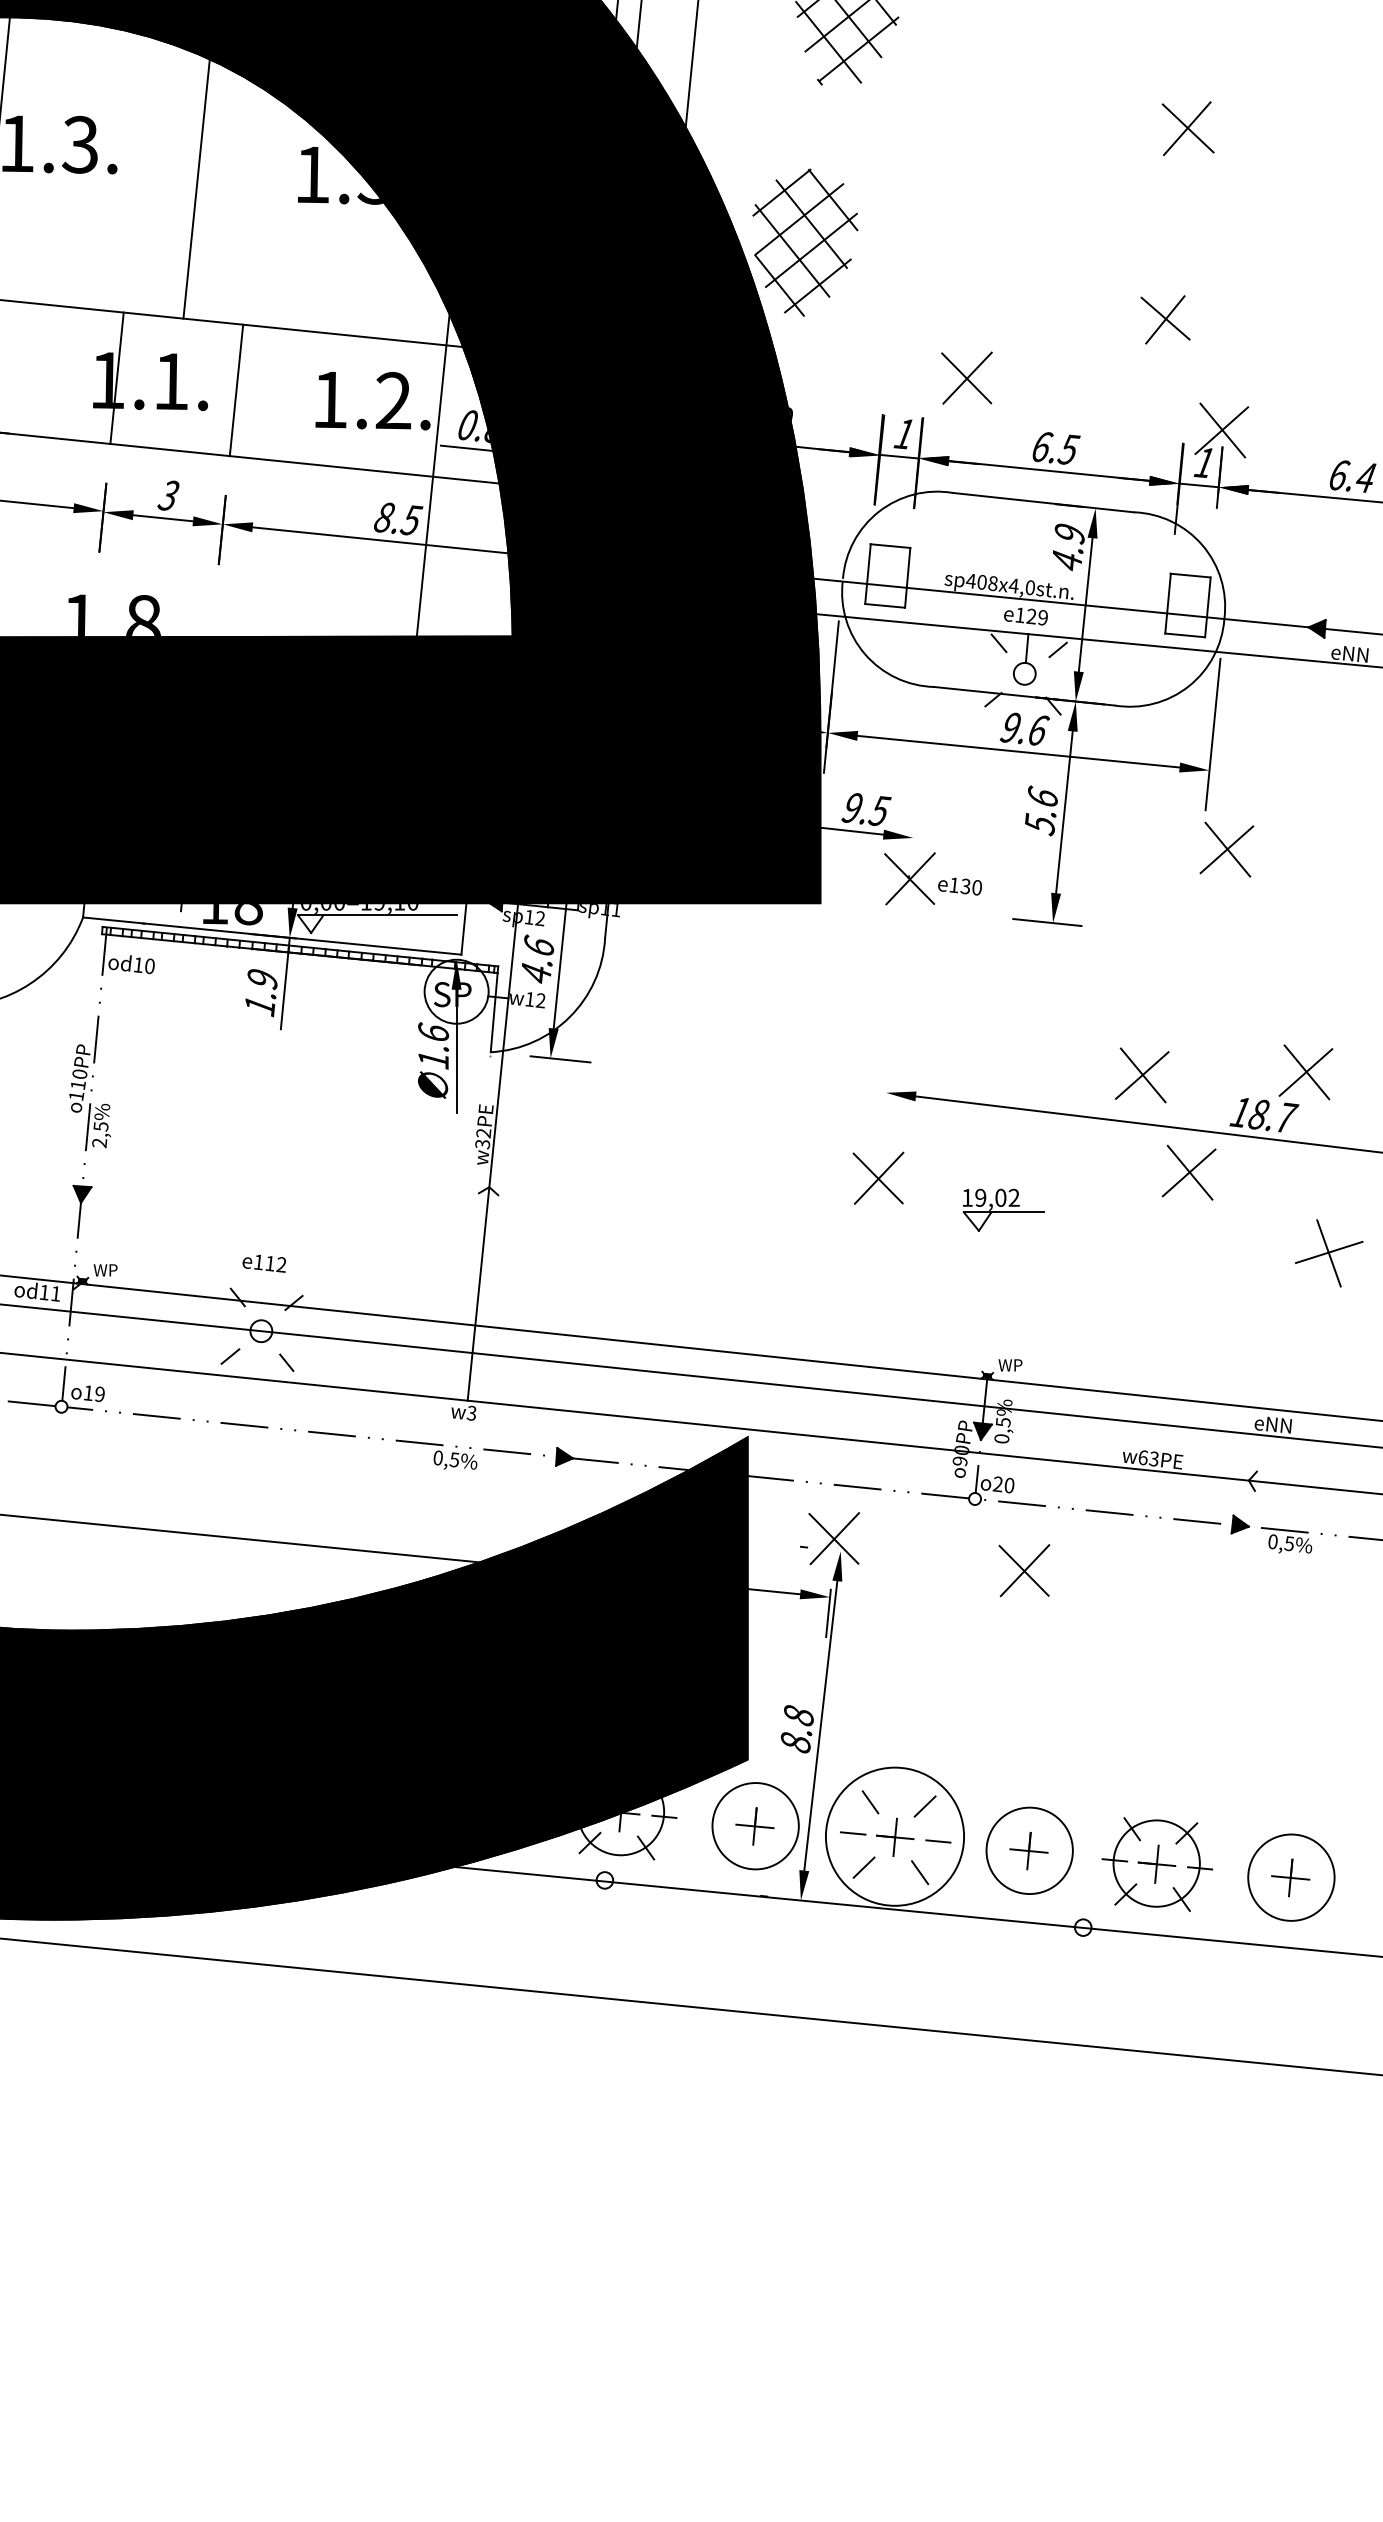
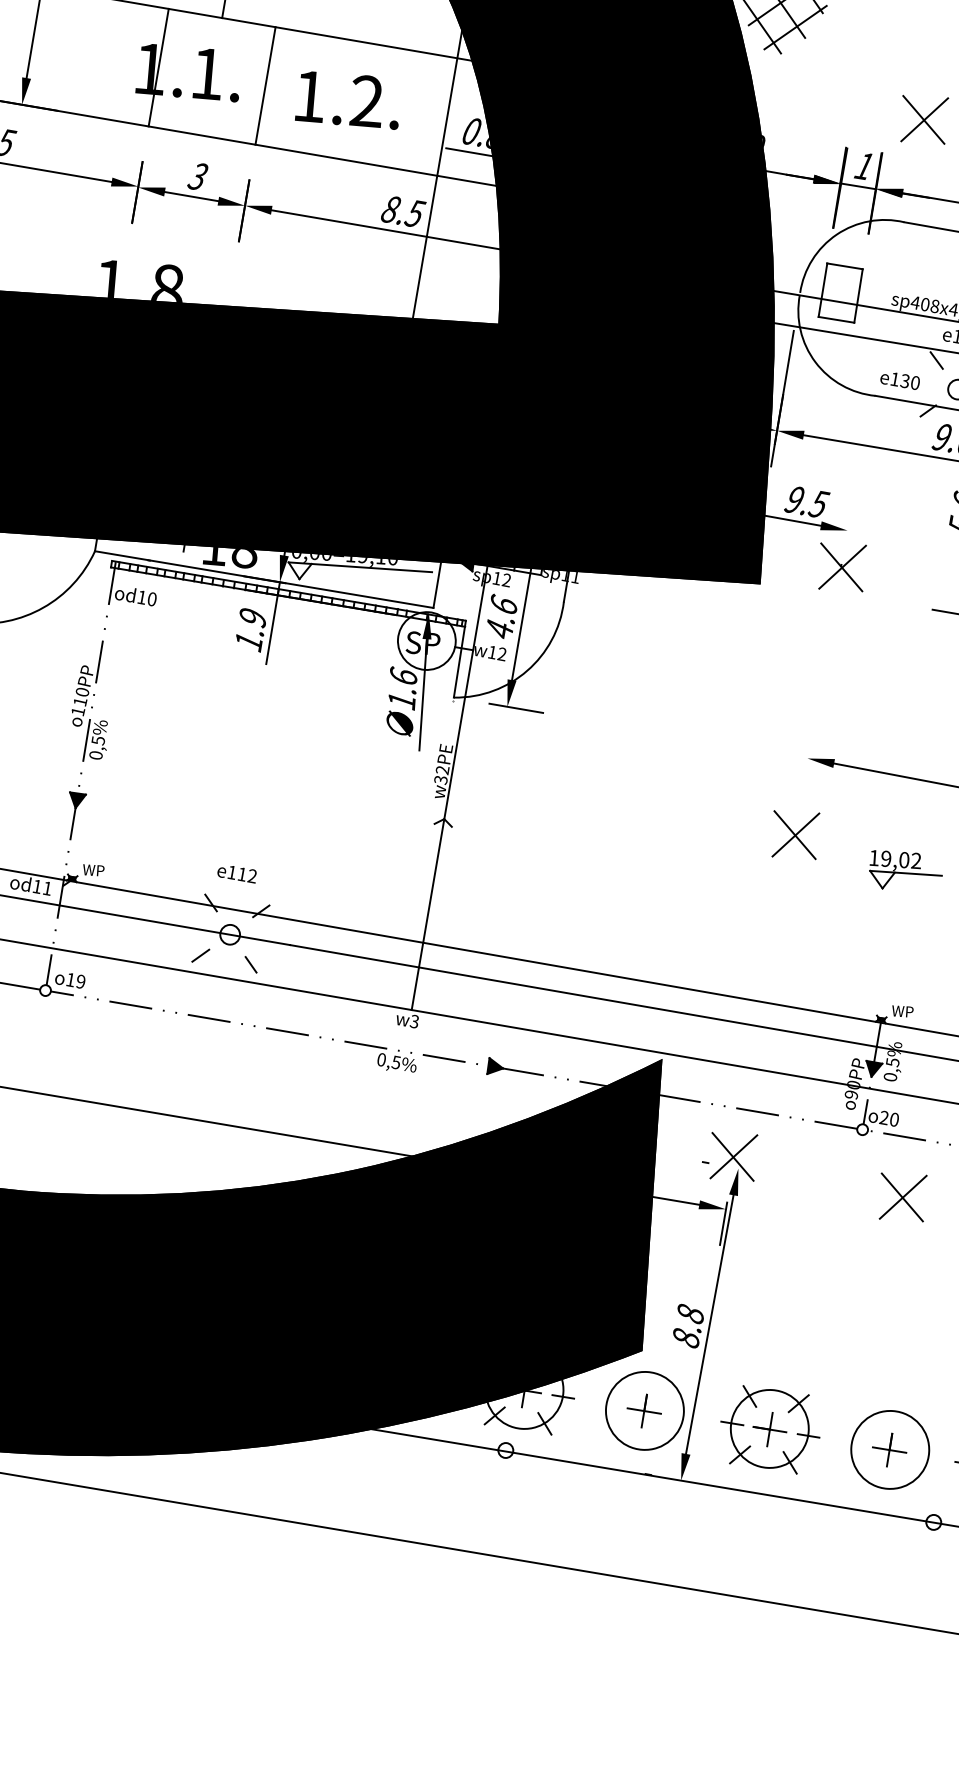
text: (372, 401) -> (347, 100), moved
text: (959, 886) -> (899, 380), moved
text: (99, 1143) -> (95, 755), 2,5%%% -> 0,5%%%
circle: (894, 1836) -> (769, 1428), size x0.62

